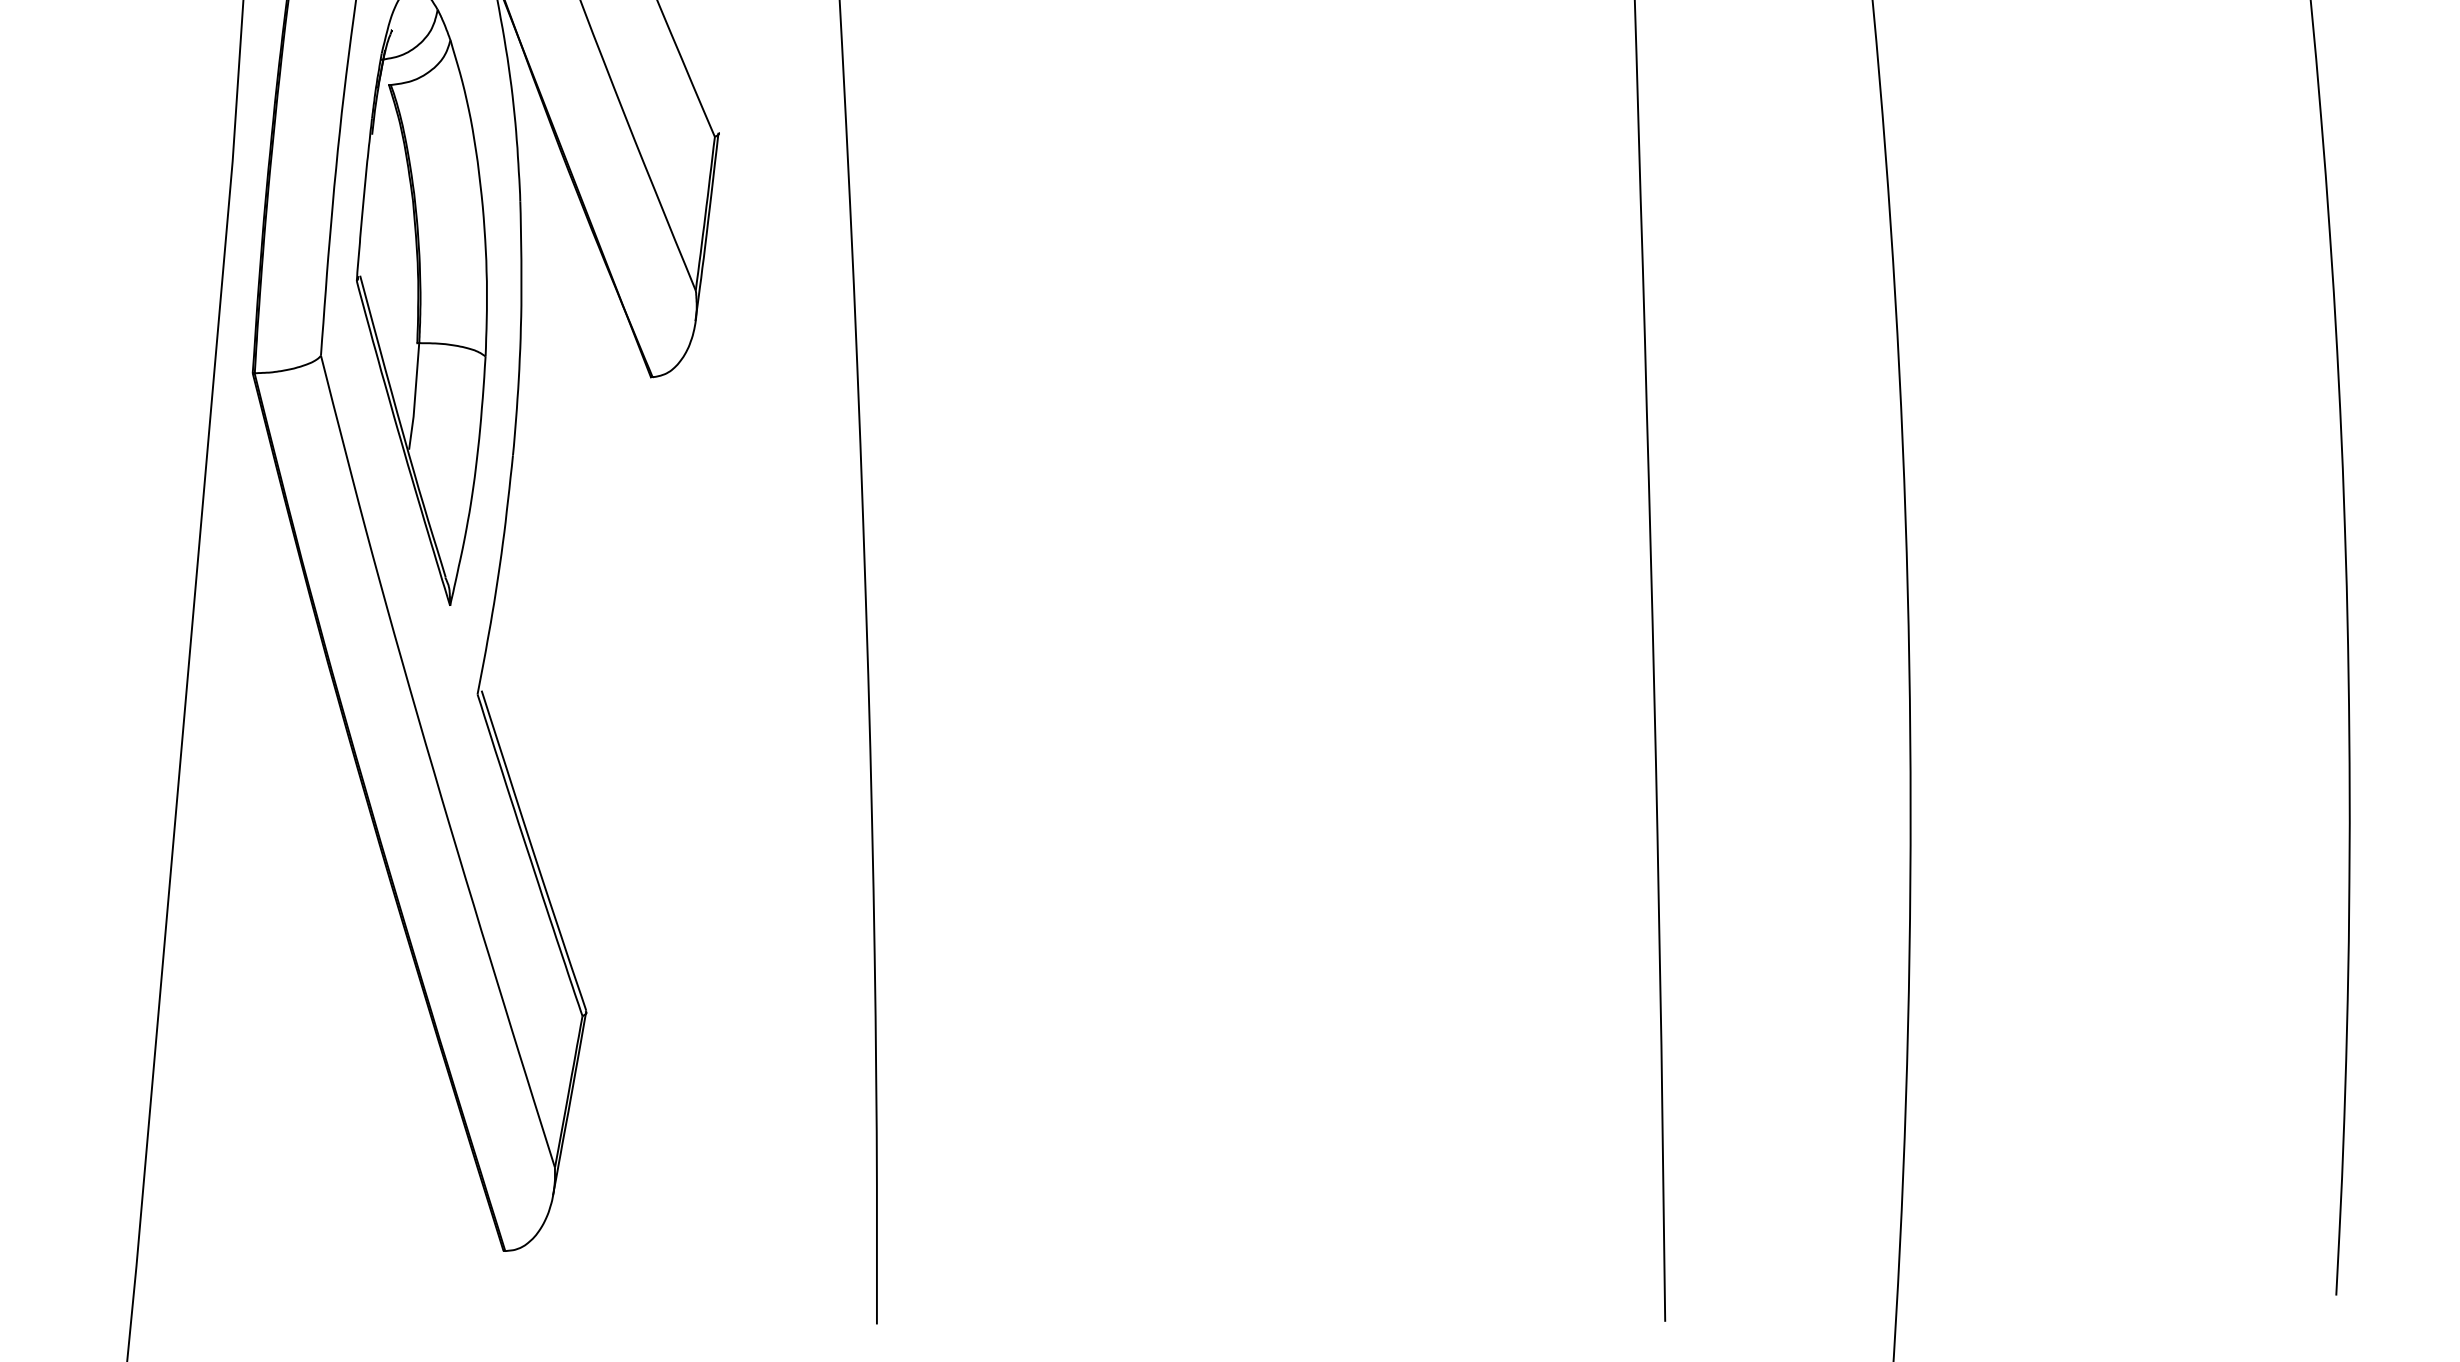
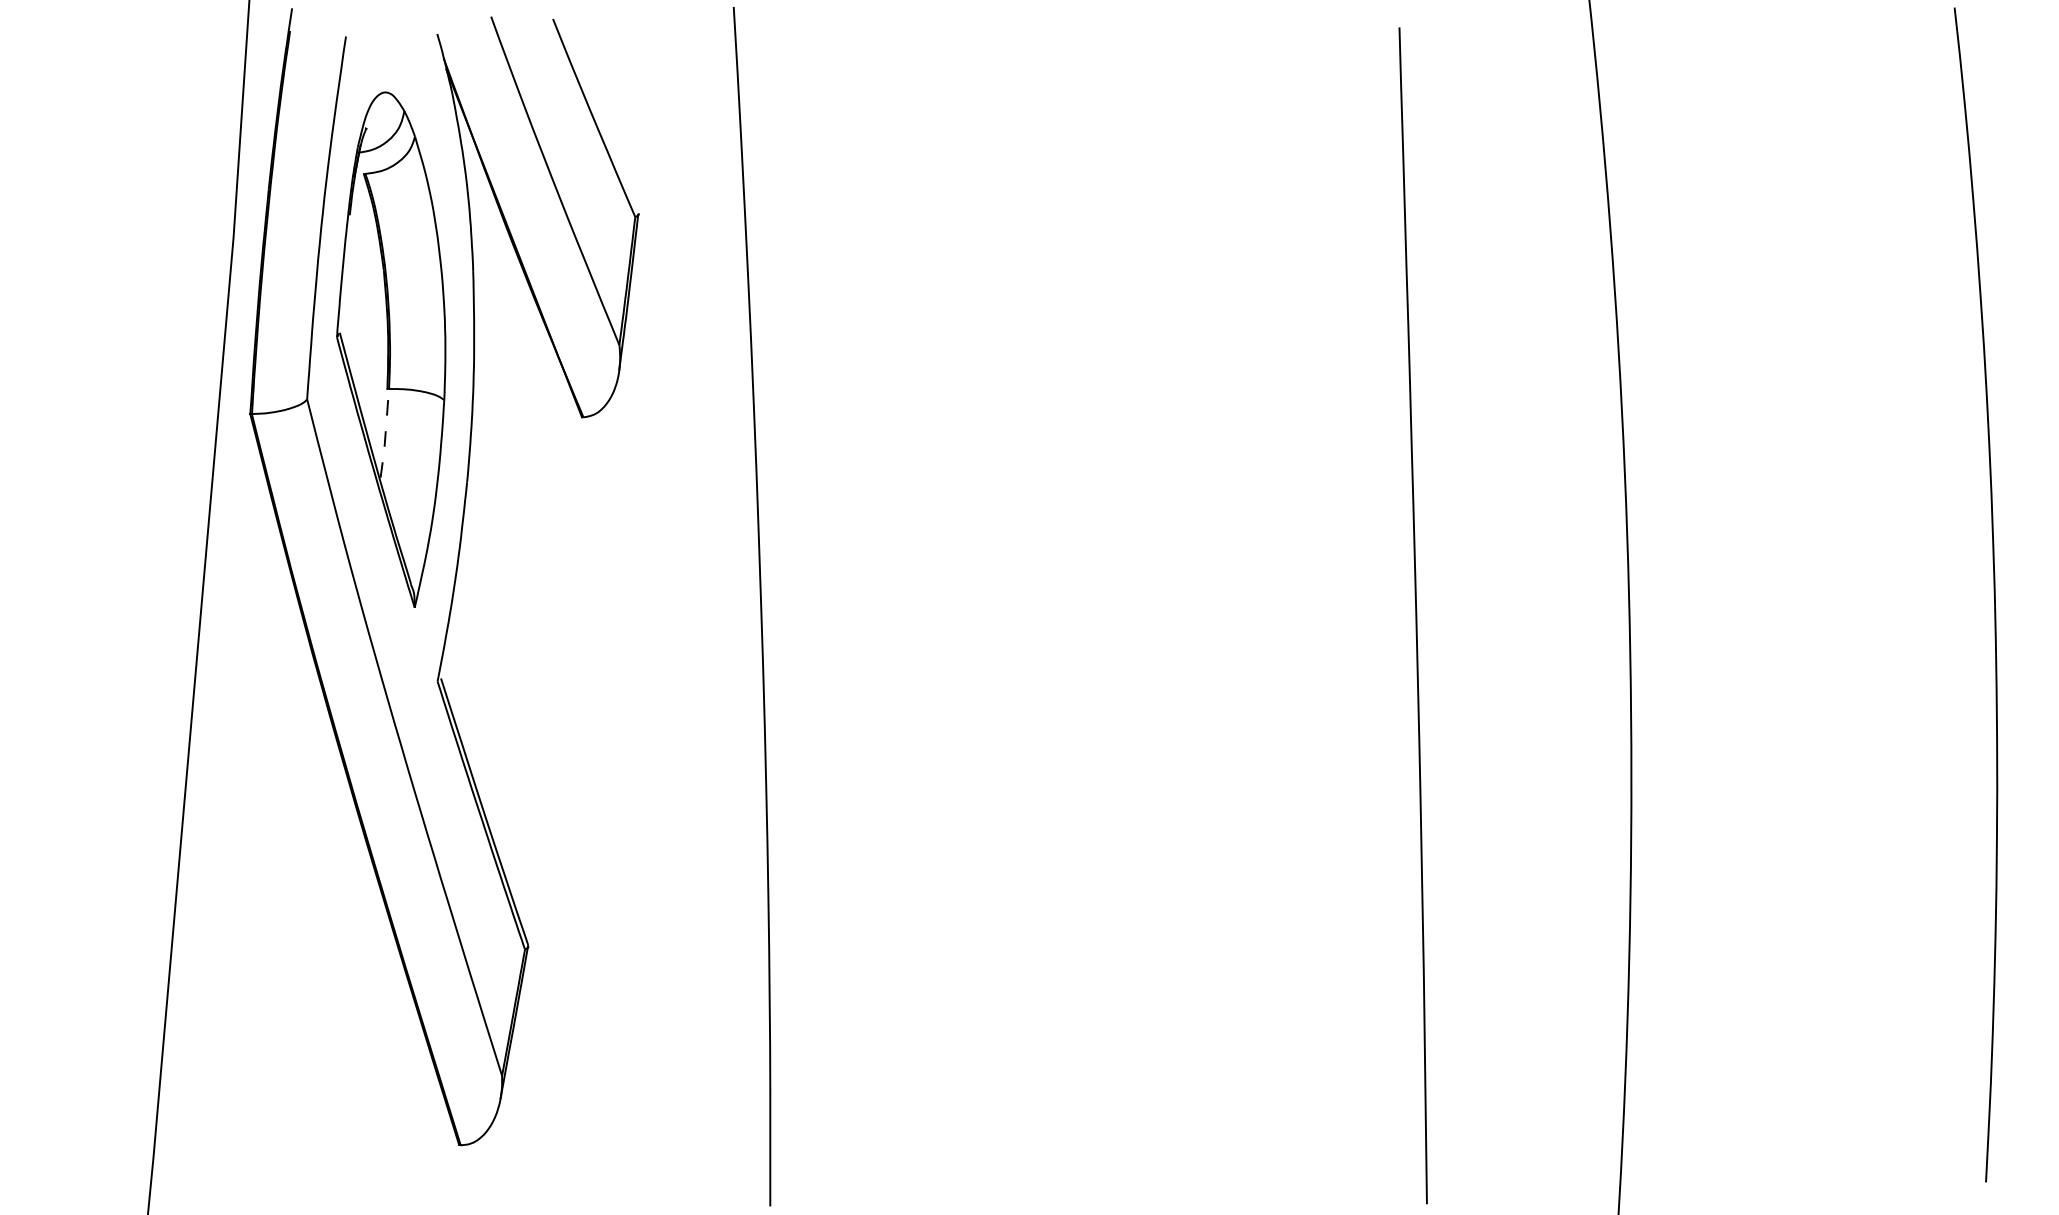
line: (415, 396) -> (385, 433), solid -> dashed

